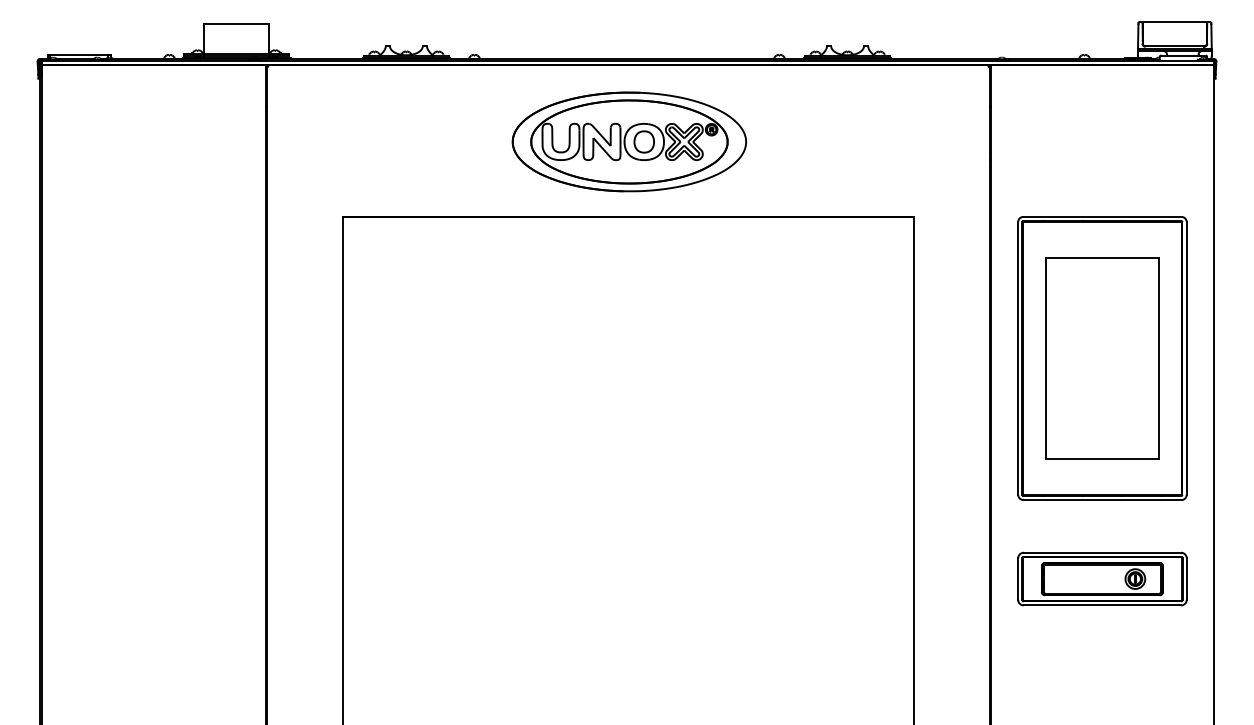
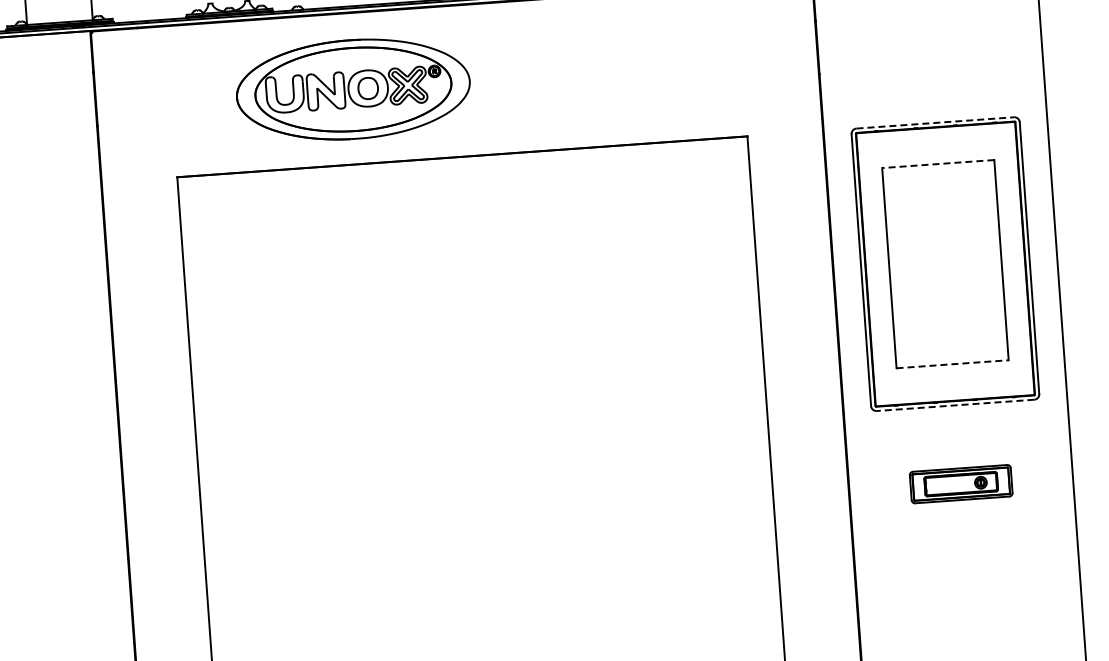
part: (628, 141) -> (352, 89), moved
line: (1102, 216) -> (935, 122), solid -> dashed
line: (1101, 258) -> (937, 164), solid -> dashed
line: (1102, 458) -> (952, 363), solid -> dashed
line: (1101, 500) -> (954, 405), solid -> dashed
part: (1102, 578) -> (961, 483), size x0.6

